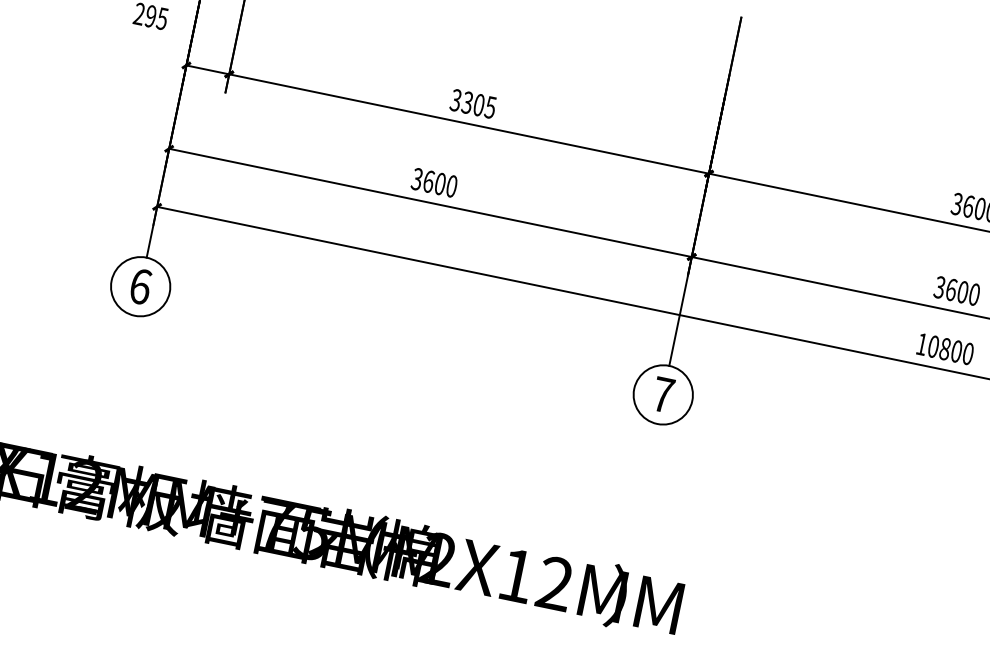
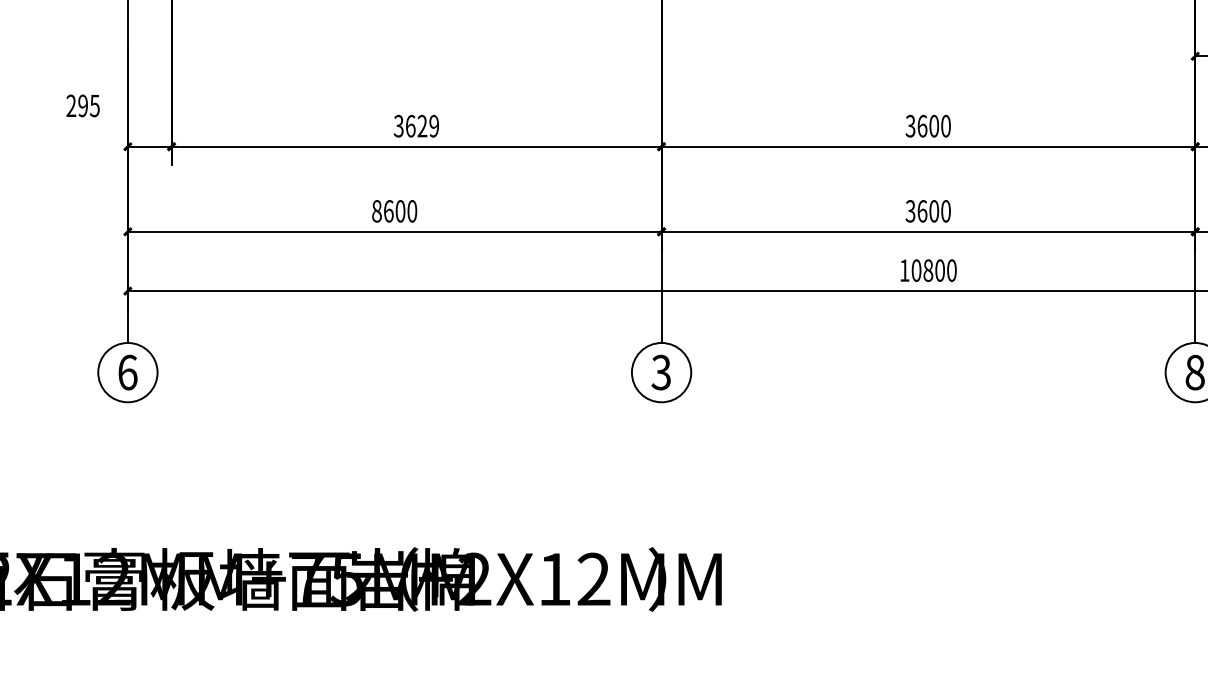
text: (478, 104) -> (421, 125), 3305 -> 3629
text: (416, 179) -> (376, 211), 3600 -> 8600
text: (663, 394) -> (661, 372), 7 -> 3

